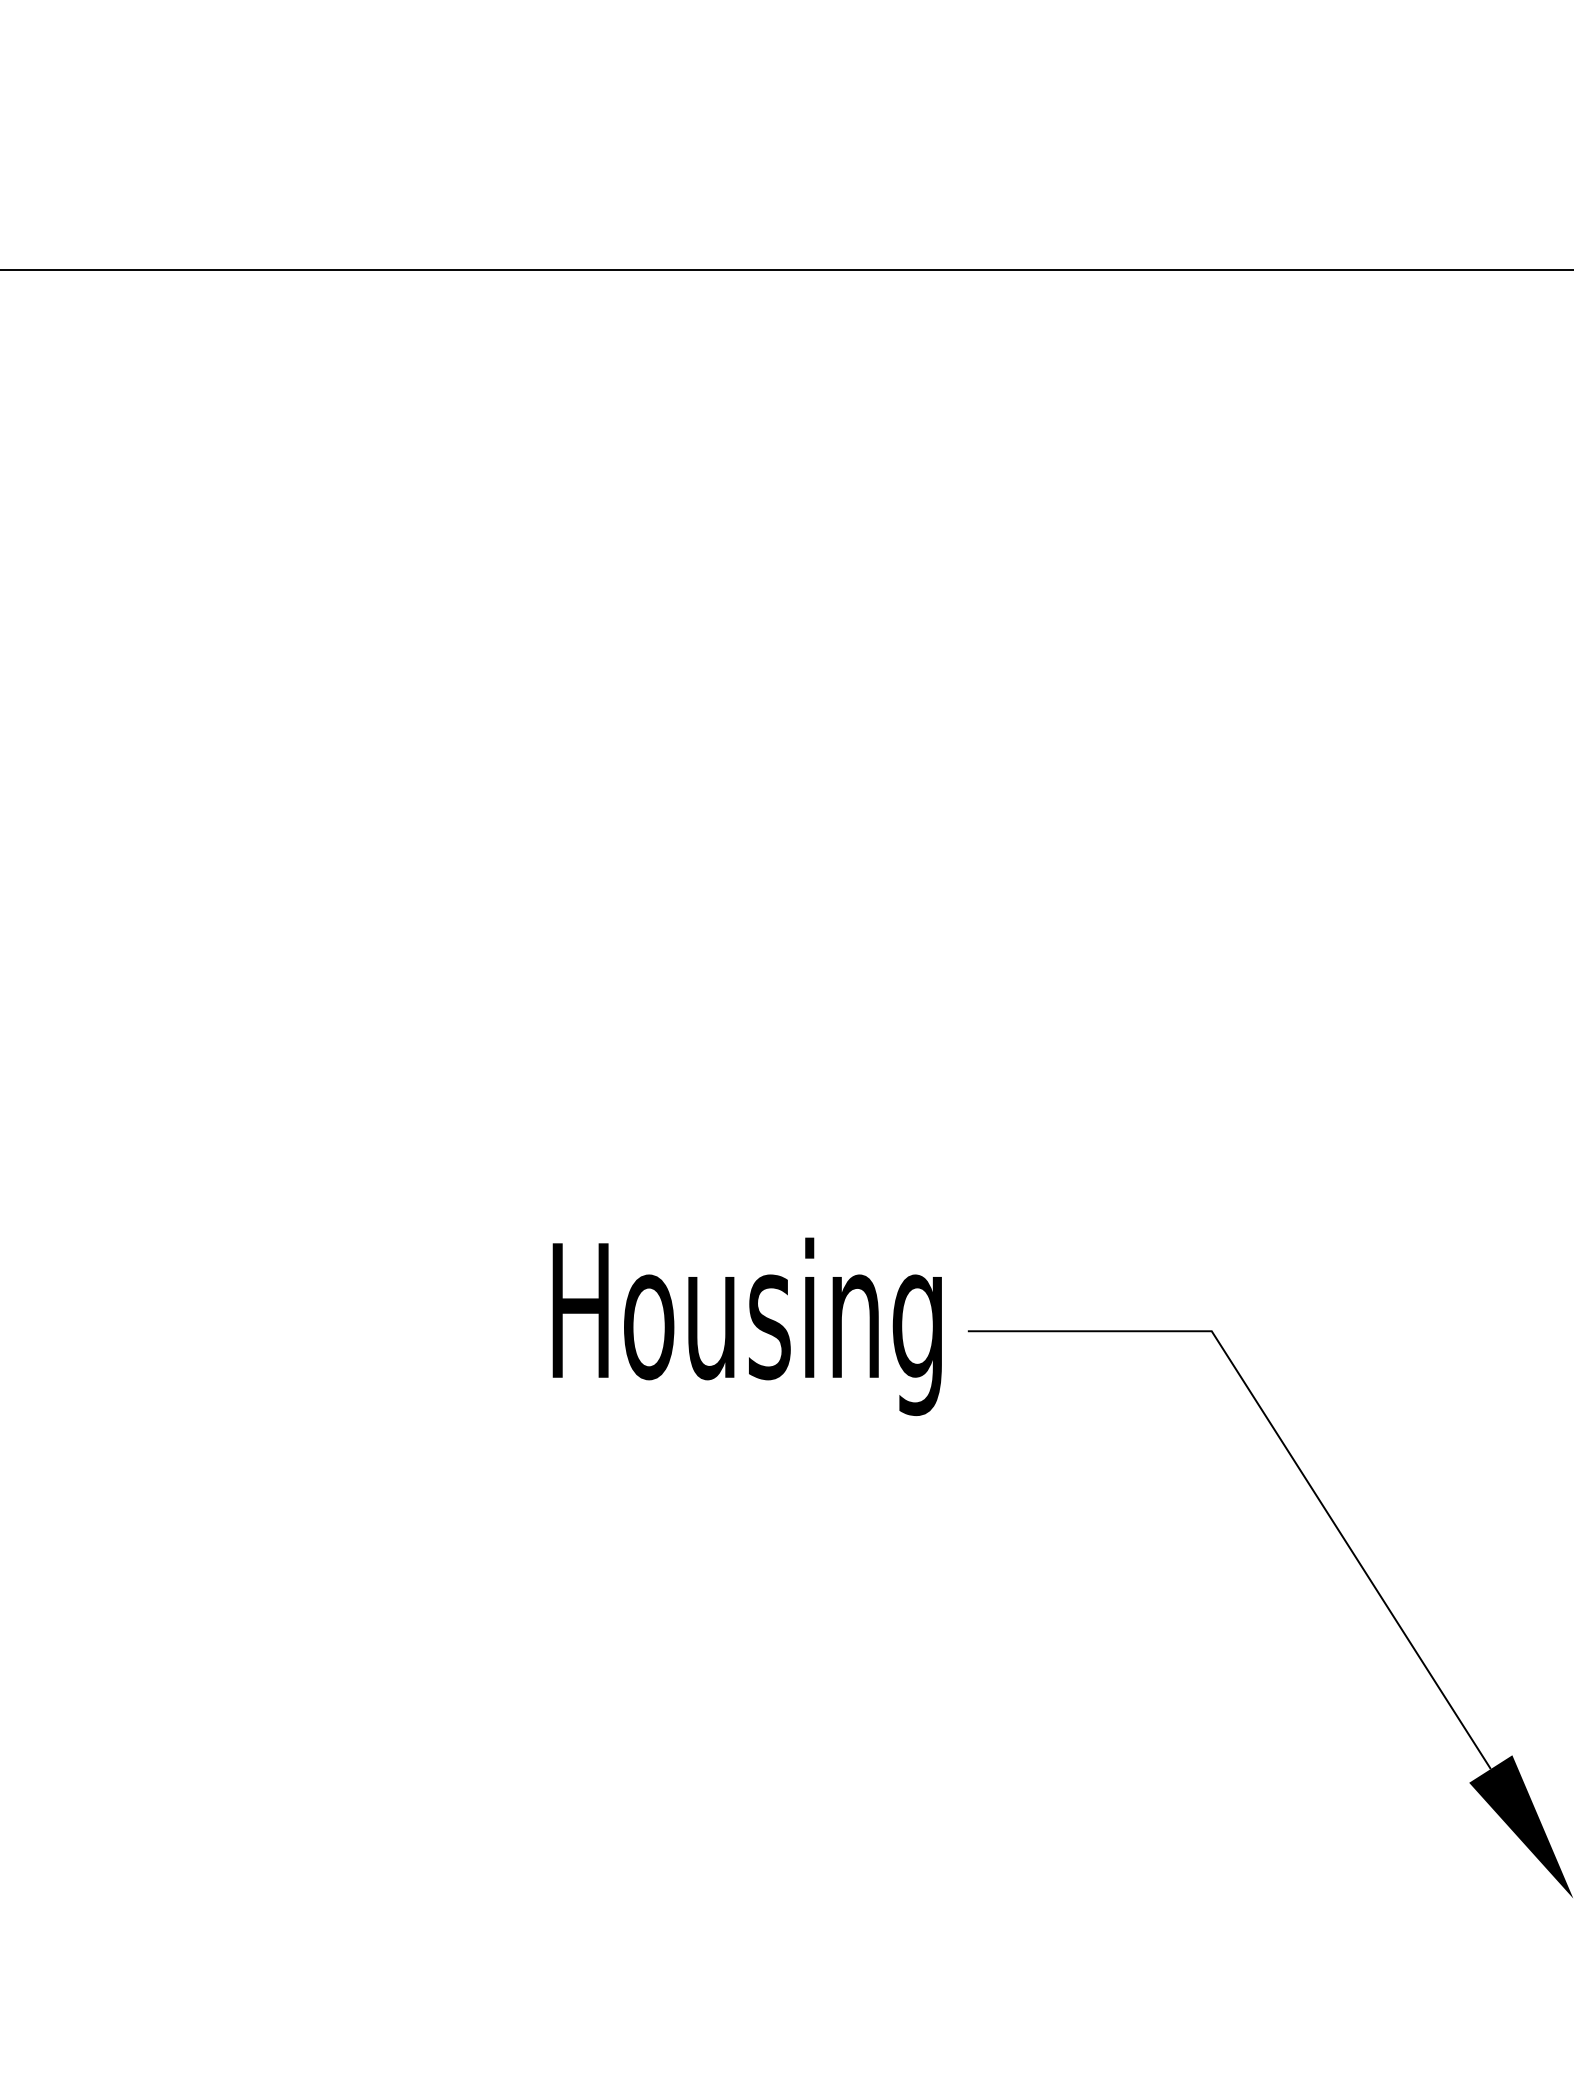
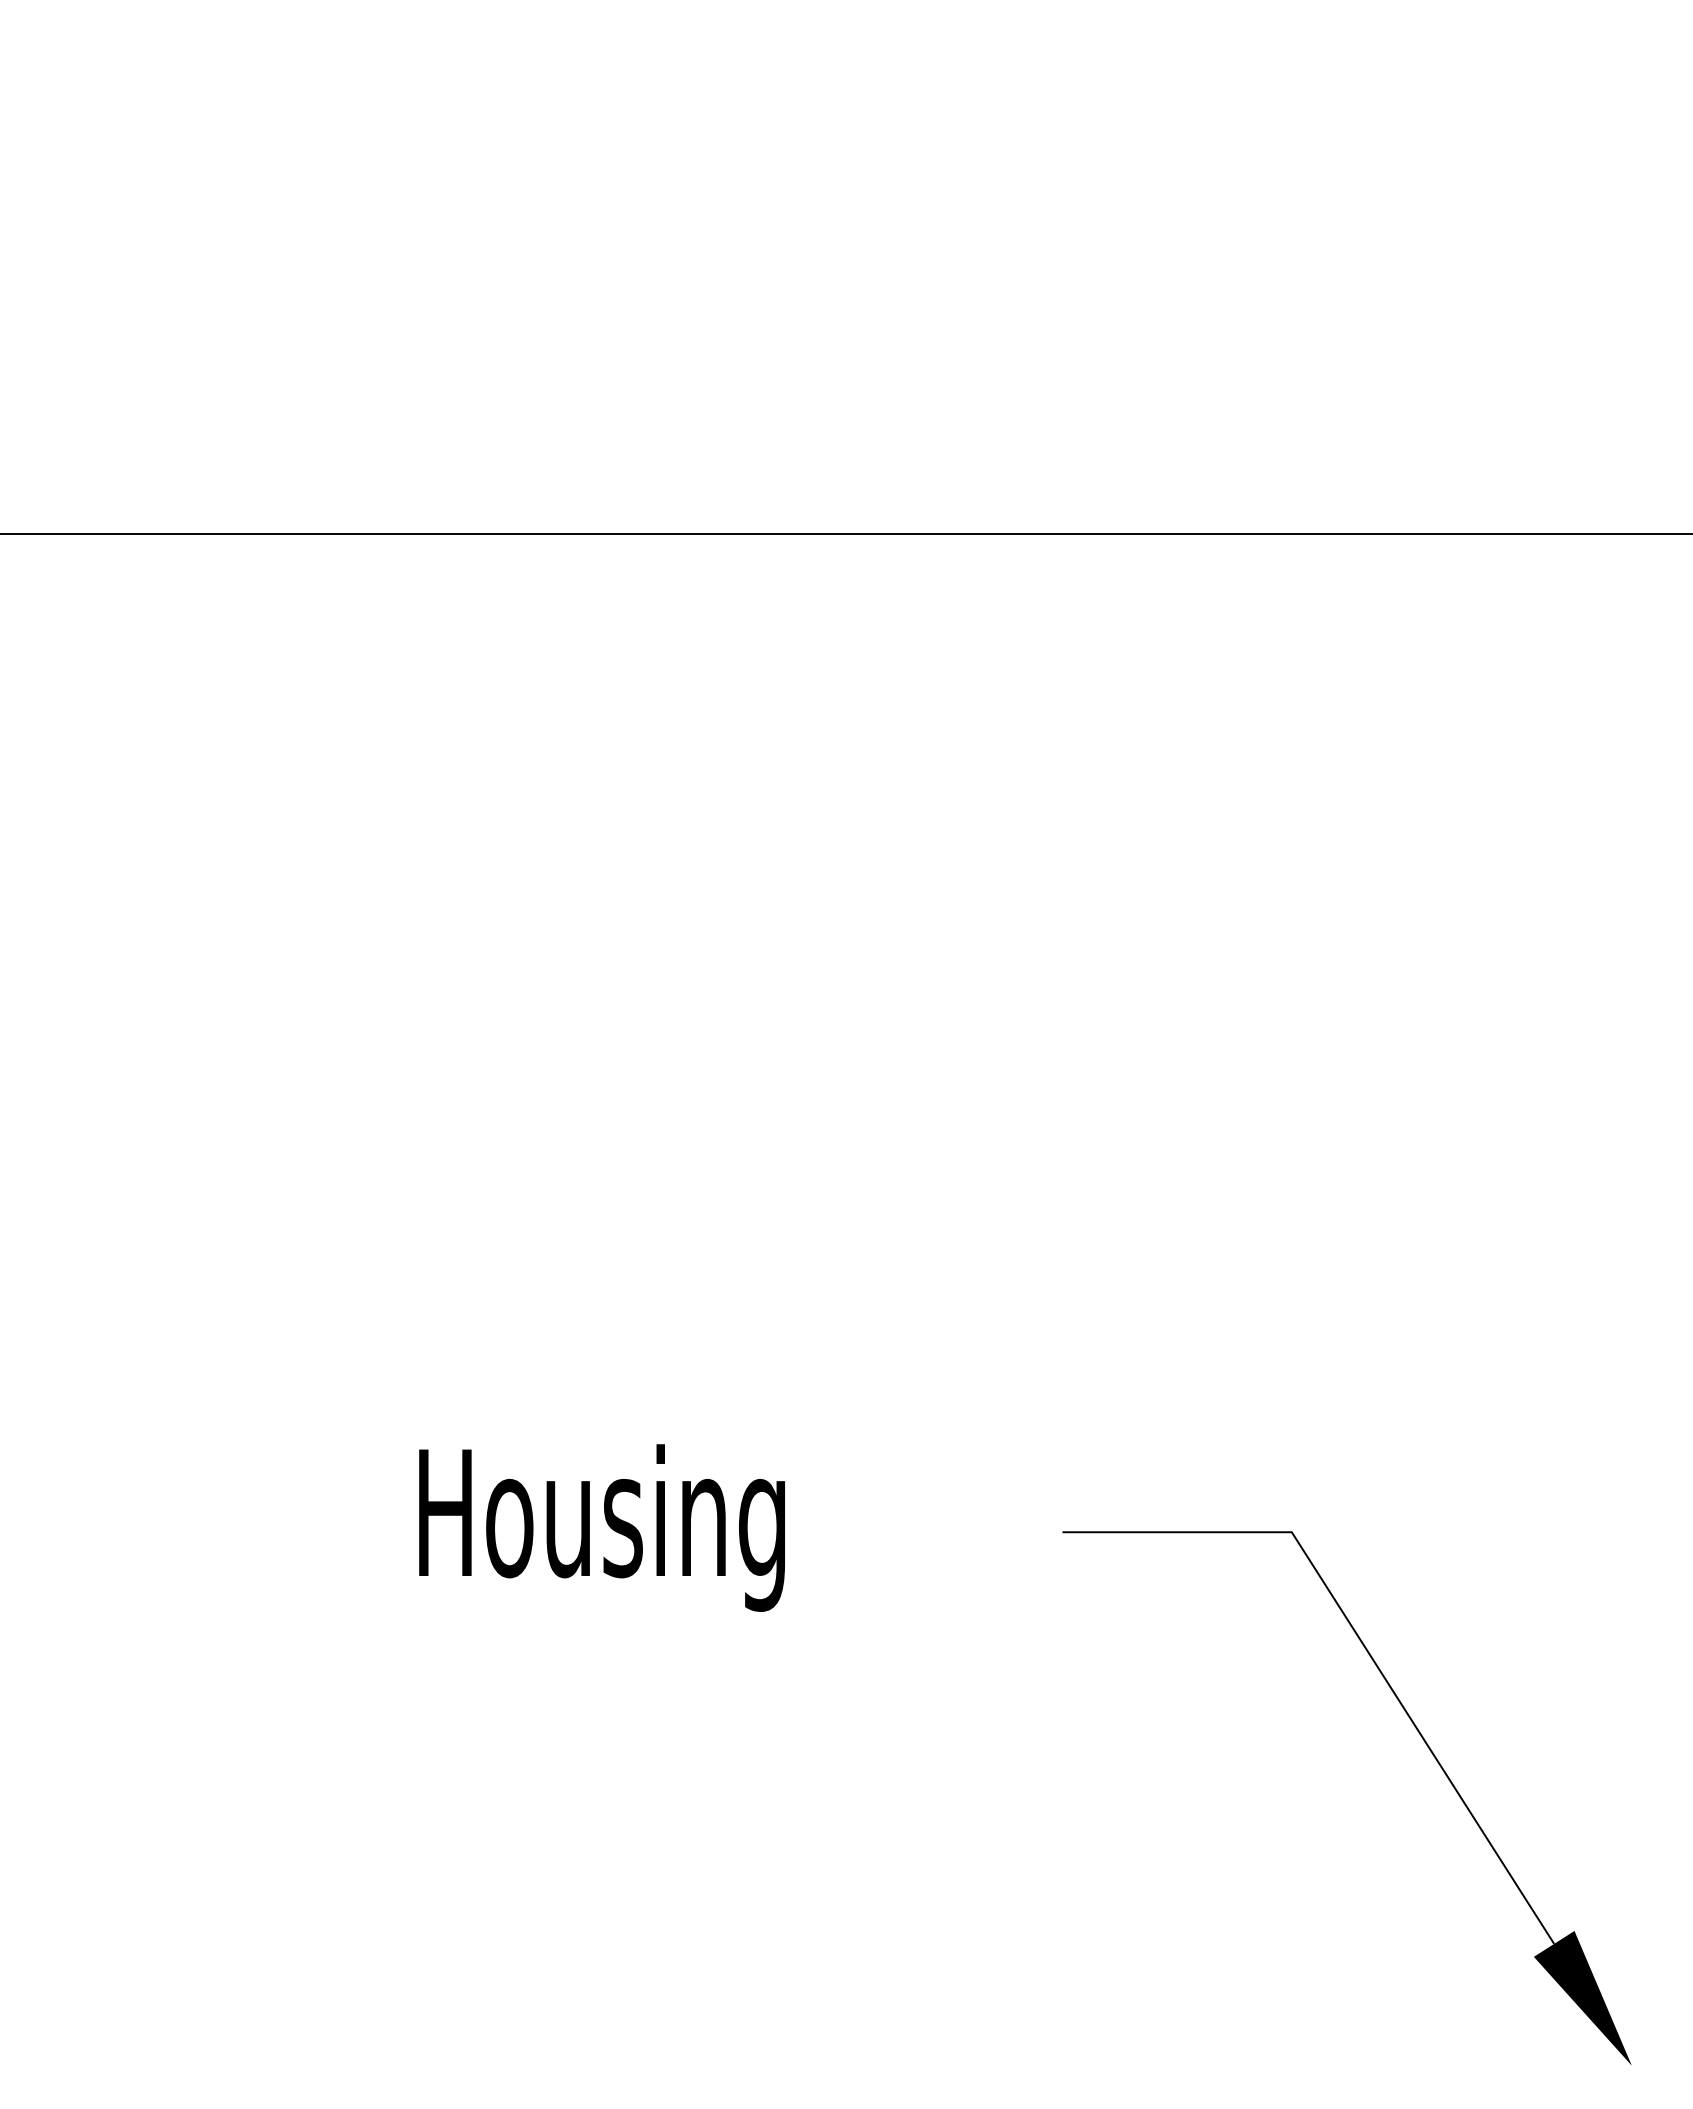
text: (746, 1326) -> (601, 1527), moved

